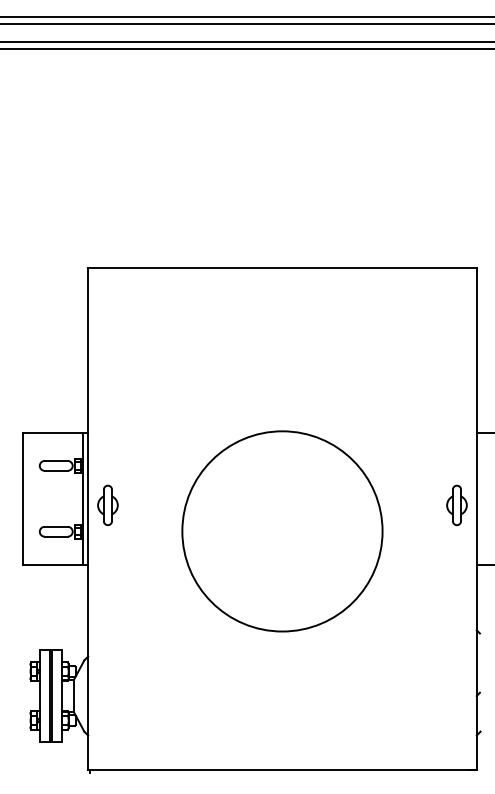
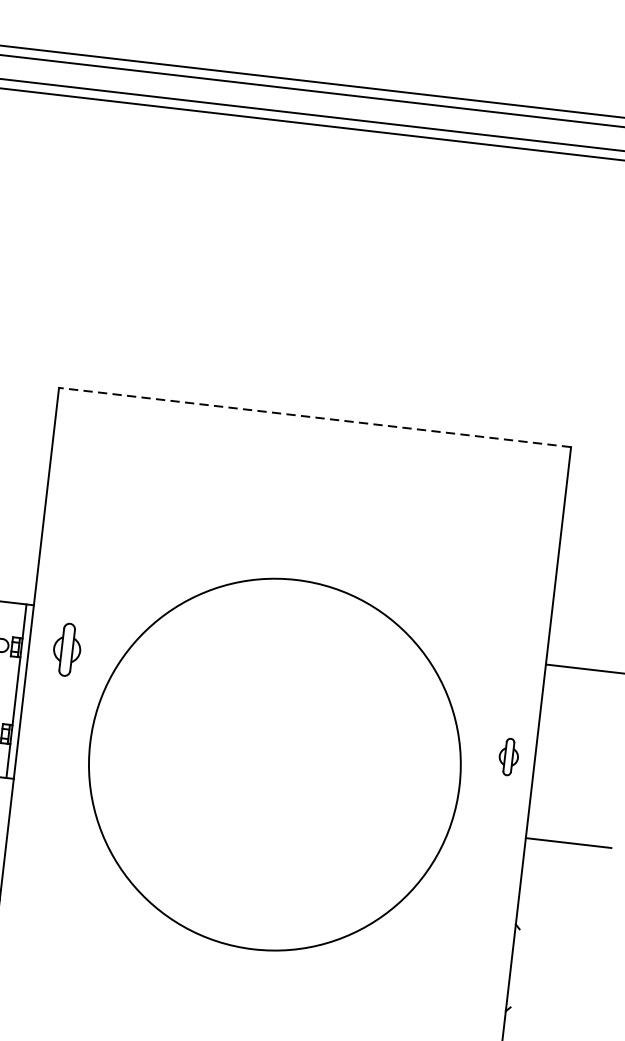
line: (281, 268) -> (313, 418), solid -> dashed
part: (107, 505) -> (66, 649), moved
part: (456, 505) -> (508, 757), size x0.7
circle: (282, 531) -> (274, 764), size x1.4

